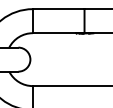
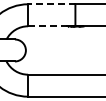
line: (58, 9) -> (51, 4), solid -> dashed
line: (54, 33) -> (47, 26), solid -> dashed

